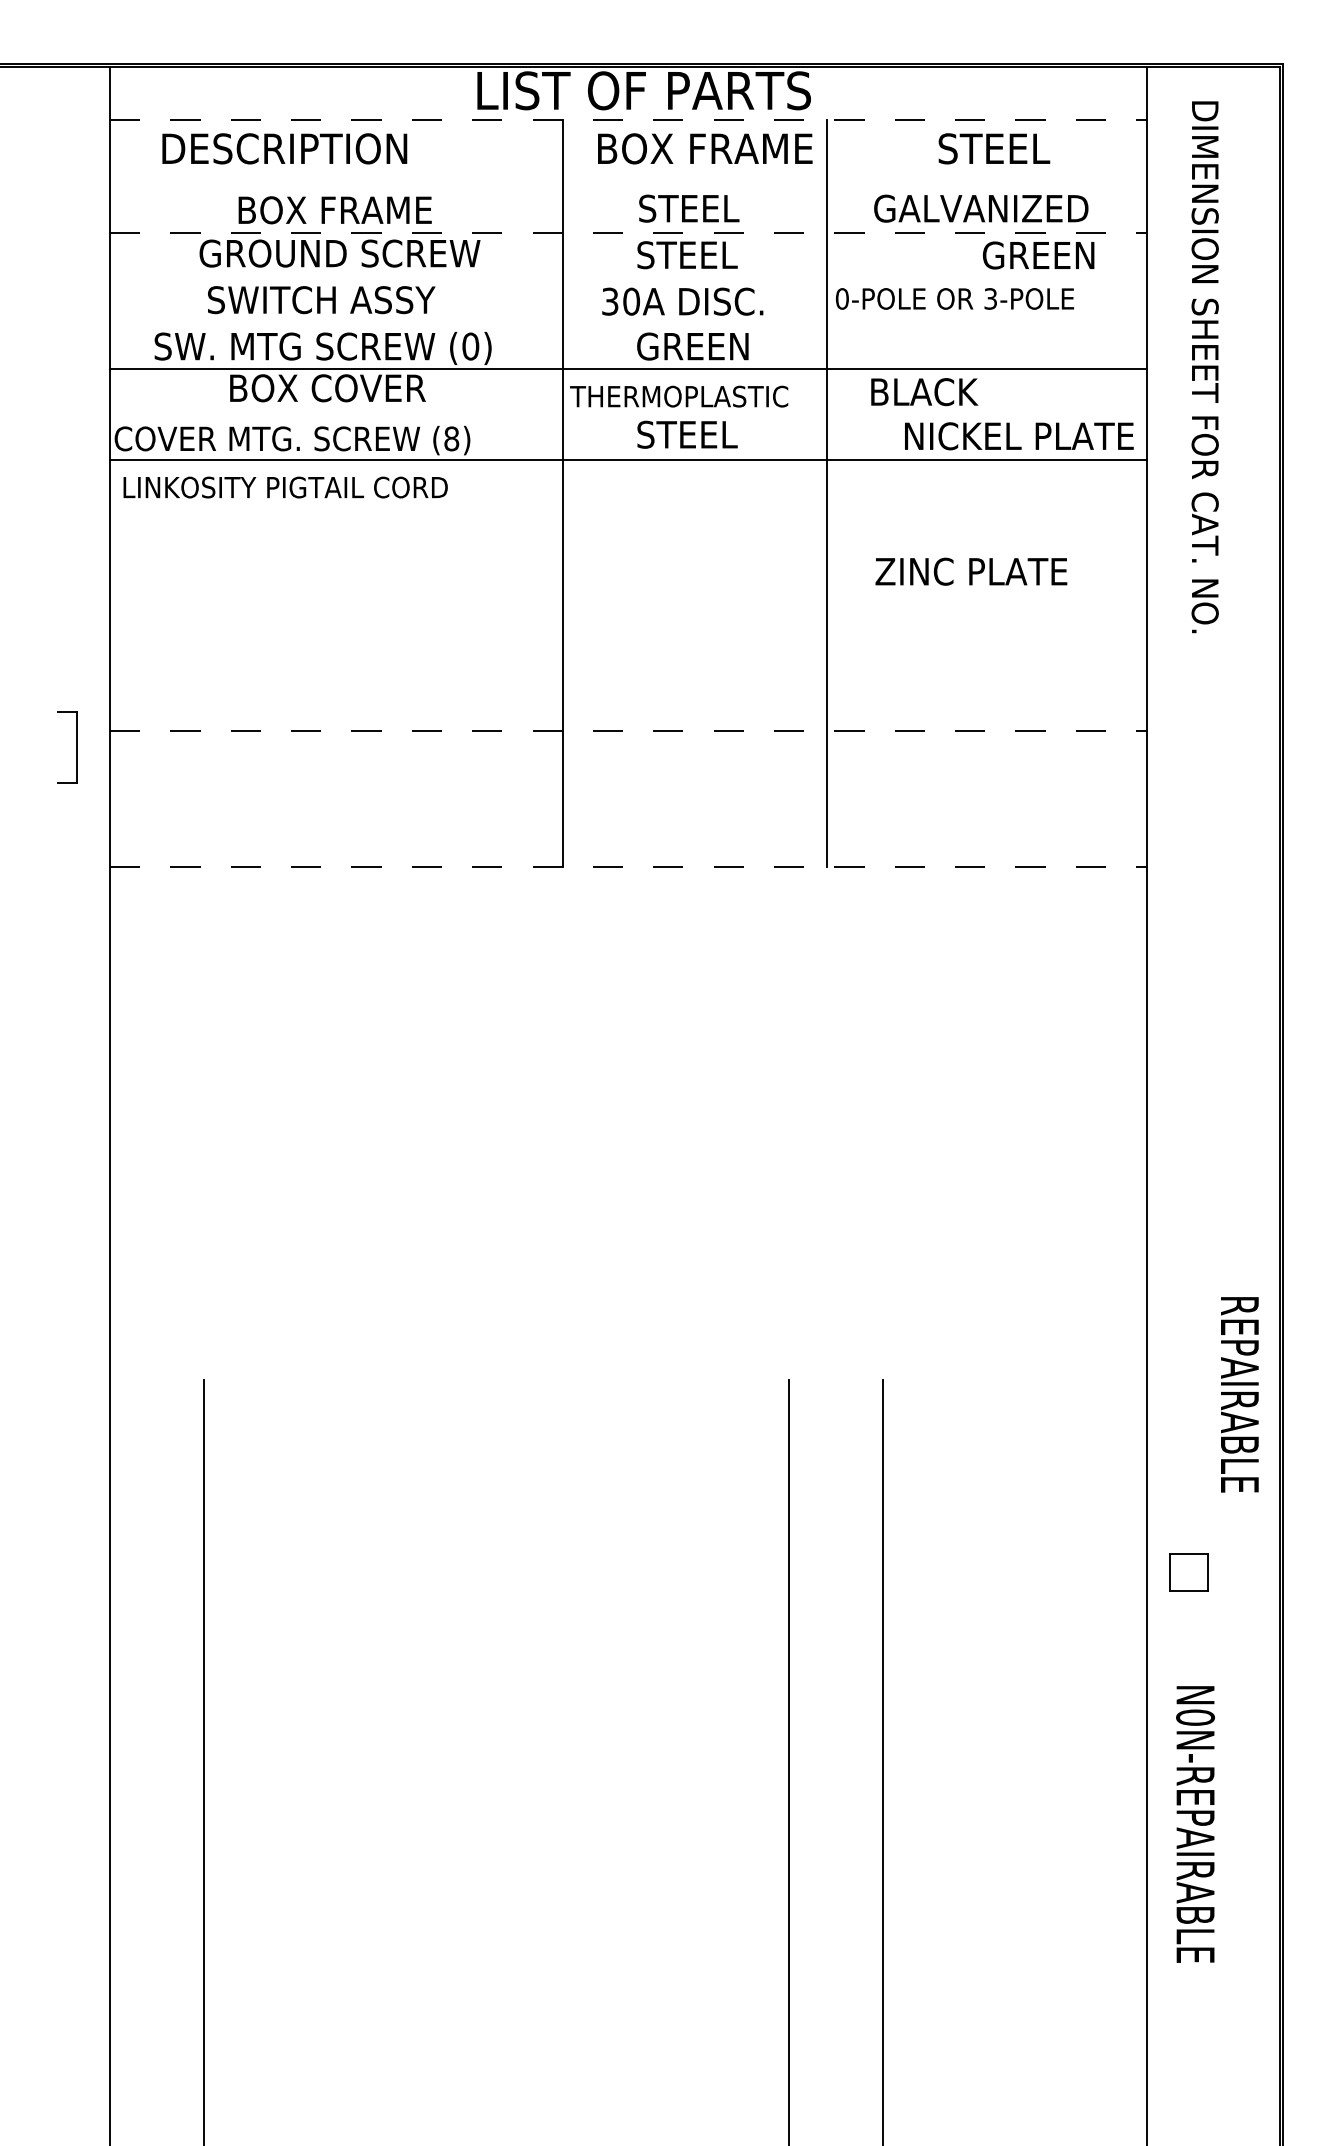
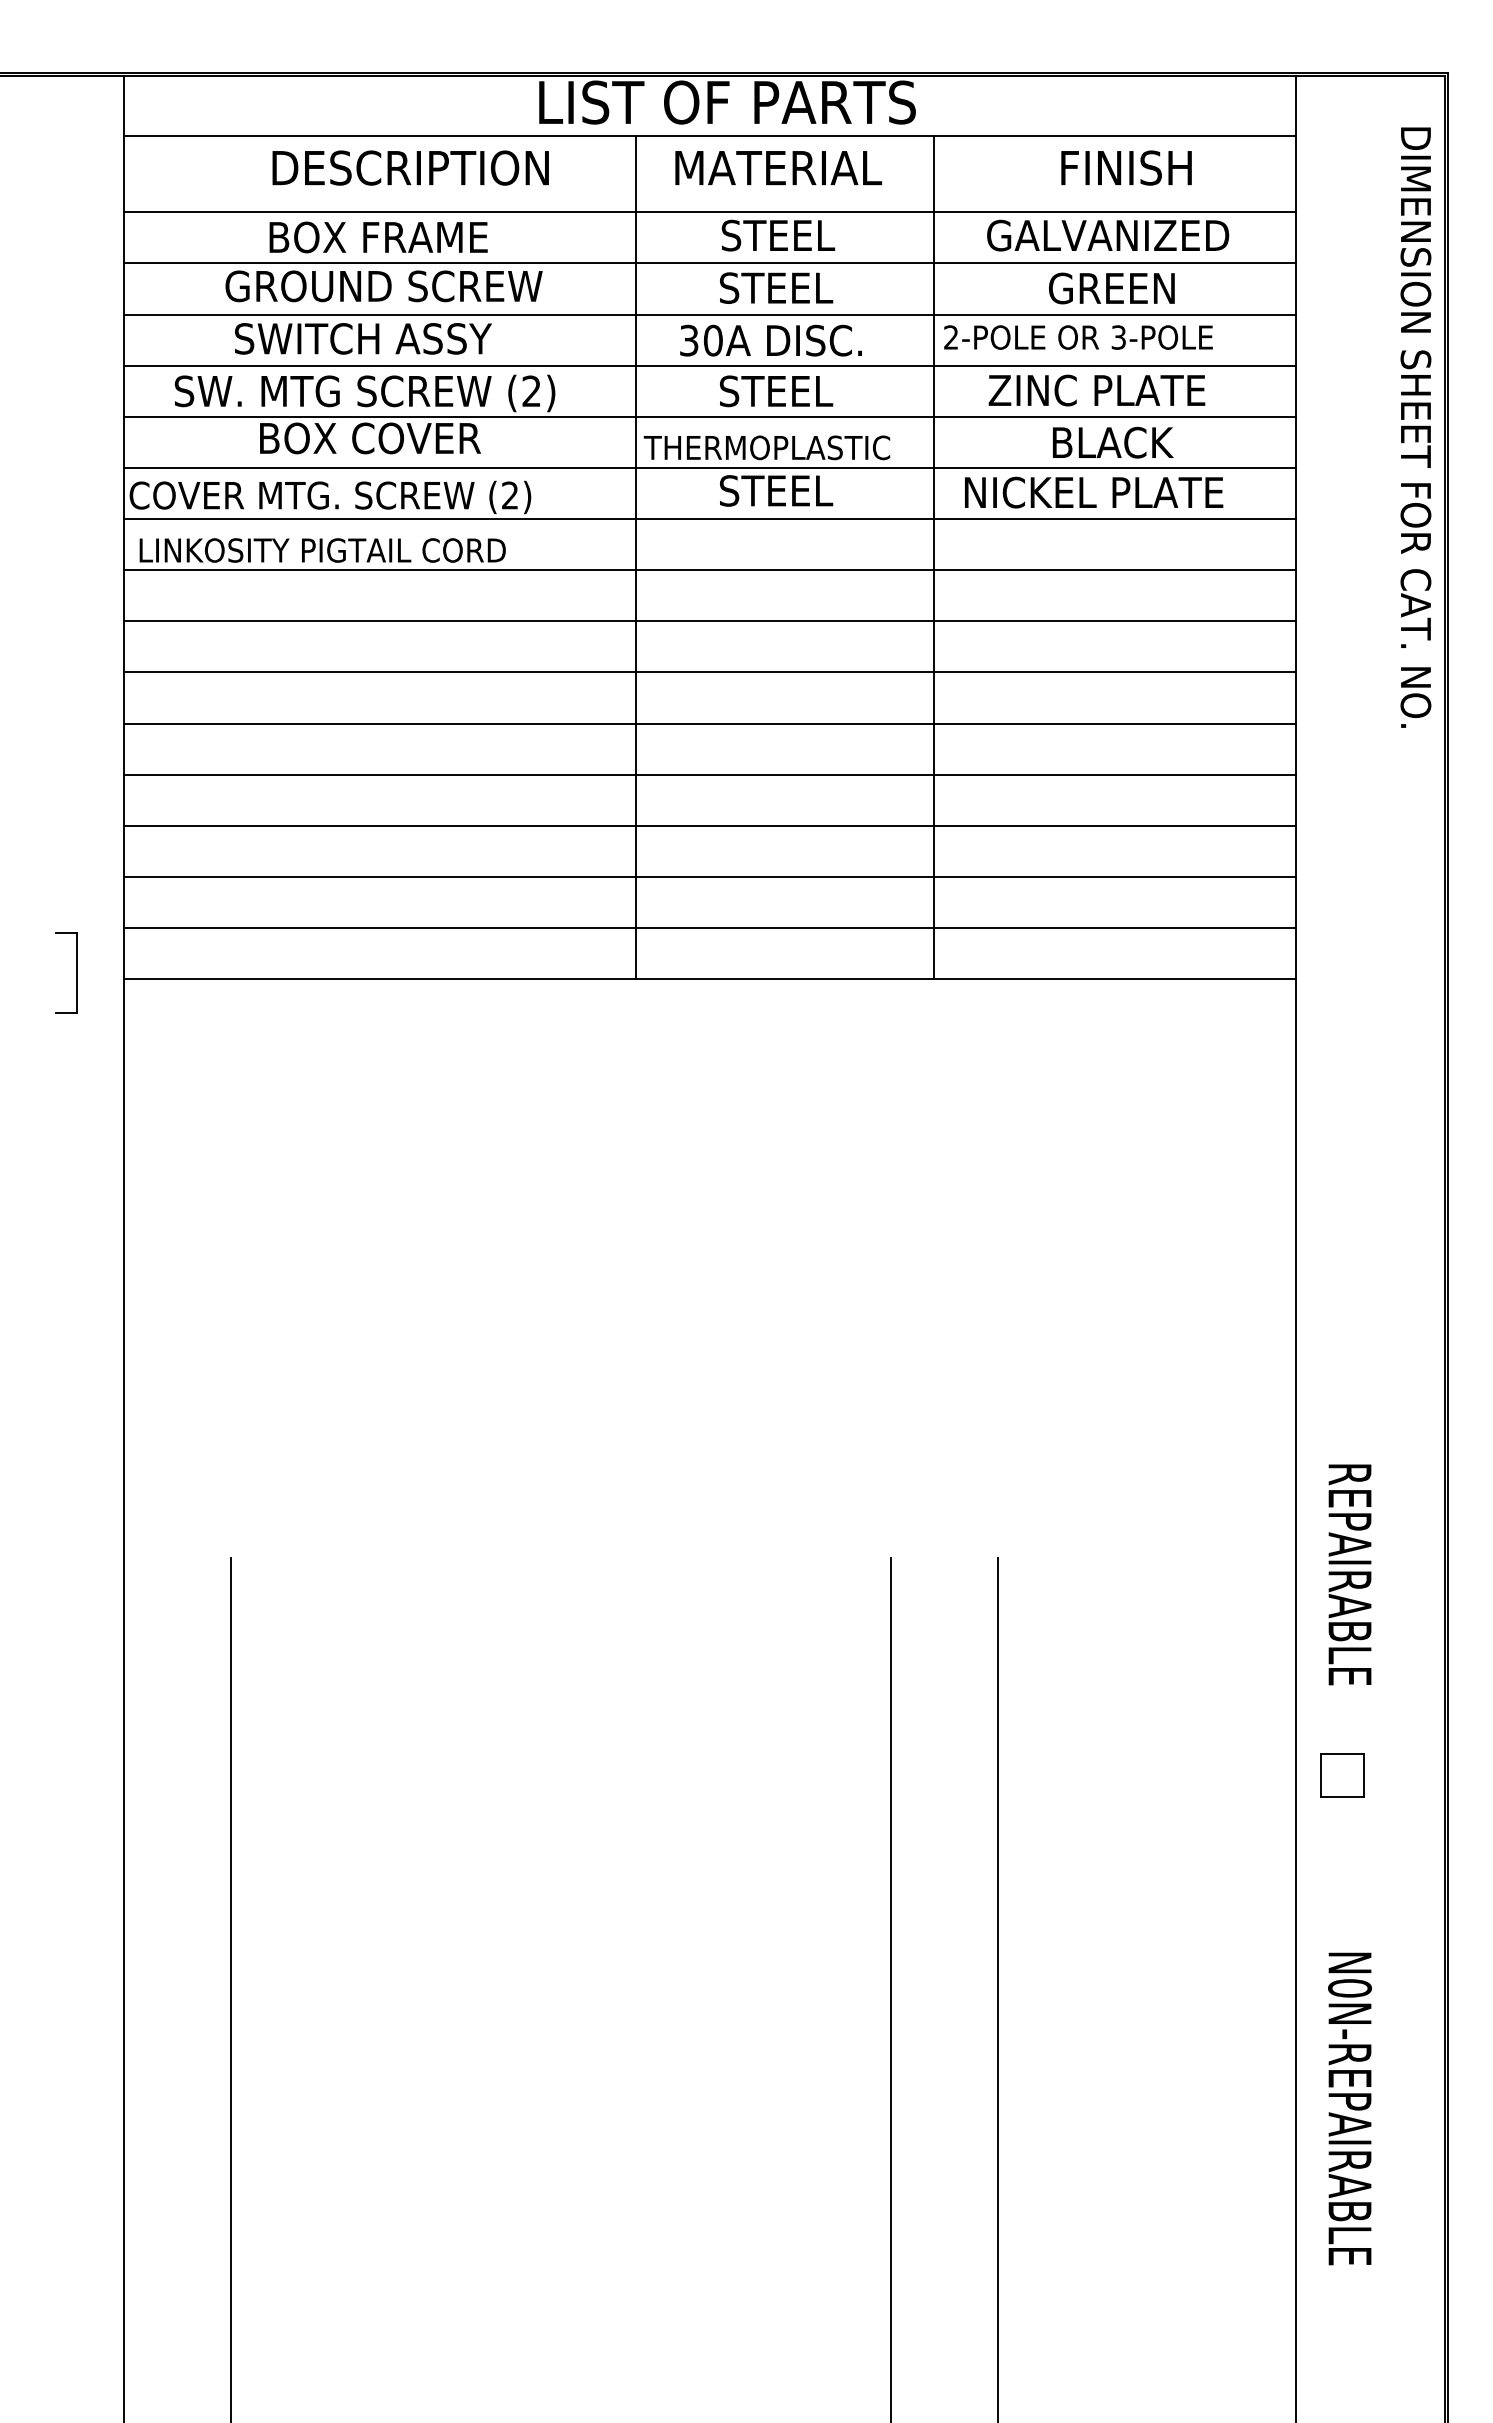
line: (629, 119) -> (710, 135), dashed -> solid
text: (284, 148) -> (410, 167), moved
text: (707, 148) -> (798, 167), BOX FRAME -> MATERIAL
text: (996, 148) -> (1125, 167), STEEL -> FINISH
line: (628, 188) -> (709, 212), added
line: (629, 233) -> (710, 263), dashed -> solid
text: (1038, 255) -> (1111, 288), moved
line: (628, 278) -> (709, 314), added
text: (842, 298) -> (951, 337), 0-POLE -> 2-POLE
line: (628, 323) -> (709, 365), added
text: (470, 346) -> (531, 391), (0) -> (2)
text: (692, 346) -> (782, 391), GREEN -> STEEL
text: (1204, 367) -> (1415, 427), moved
text: (924, 391) -> (1113, 442), moved
line: (628, 414) -> (709, 467), added
text: (1019, 436) -> (1094, 492), moved
text: (451, 438) -> (510, 495), (8) -> (2)
line: (628, 505) -> (709, 570), added
line: (628, 550) -> (709, 621), added
text: (970, 571) -> (1096, 390), moved
line: (628, 595) -> (709, 672), added
line: (628, 640) -> (709, 723), added
line: (628, 685) -> (709, 774), added
line: (629, 731) -> (710, 825), dashed -> solid
part: (76, 747) -> (76, 972), moved
line: (628, 776) -> (709, 876), added
line: (628, 821) -> (709, 927), added
line: (629, 867) -> (710, 979), dashed -> solid
text: (1239, 1394) -> (1349, 1574), moved
text: (1195, 1824) -> (1349, 2108), moved

